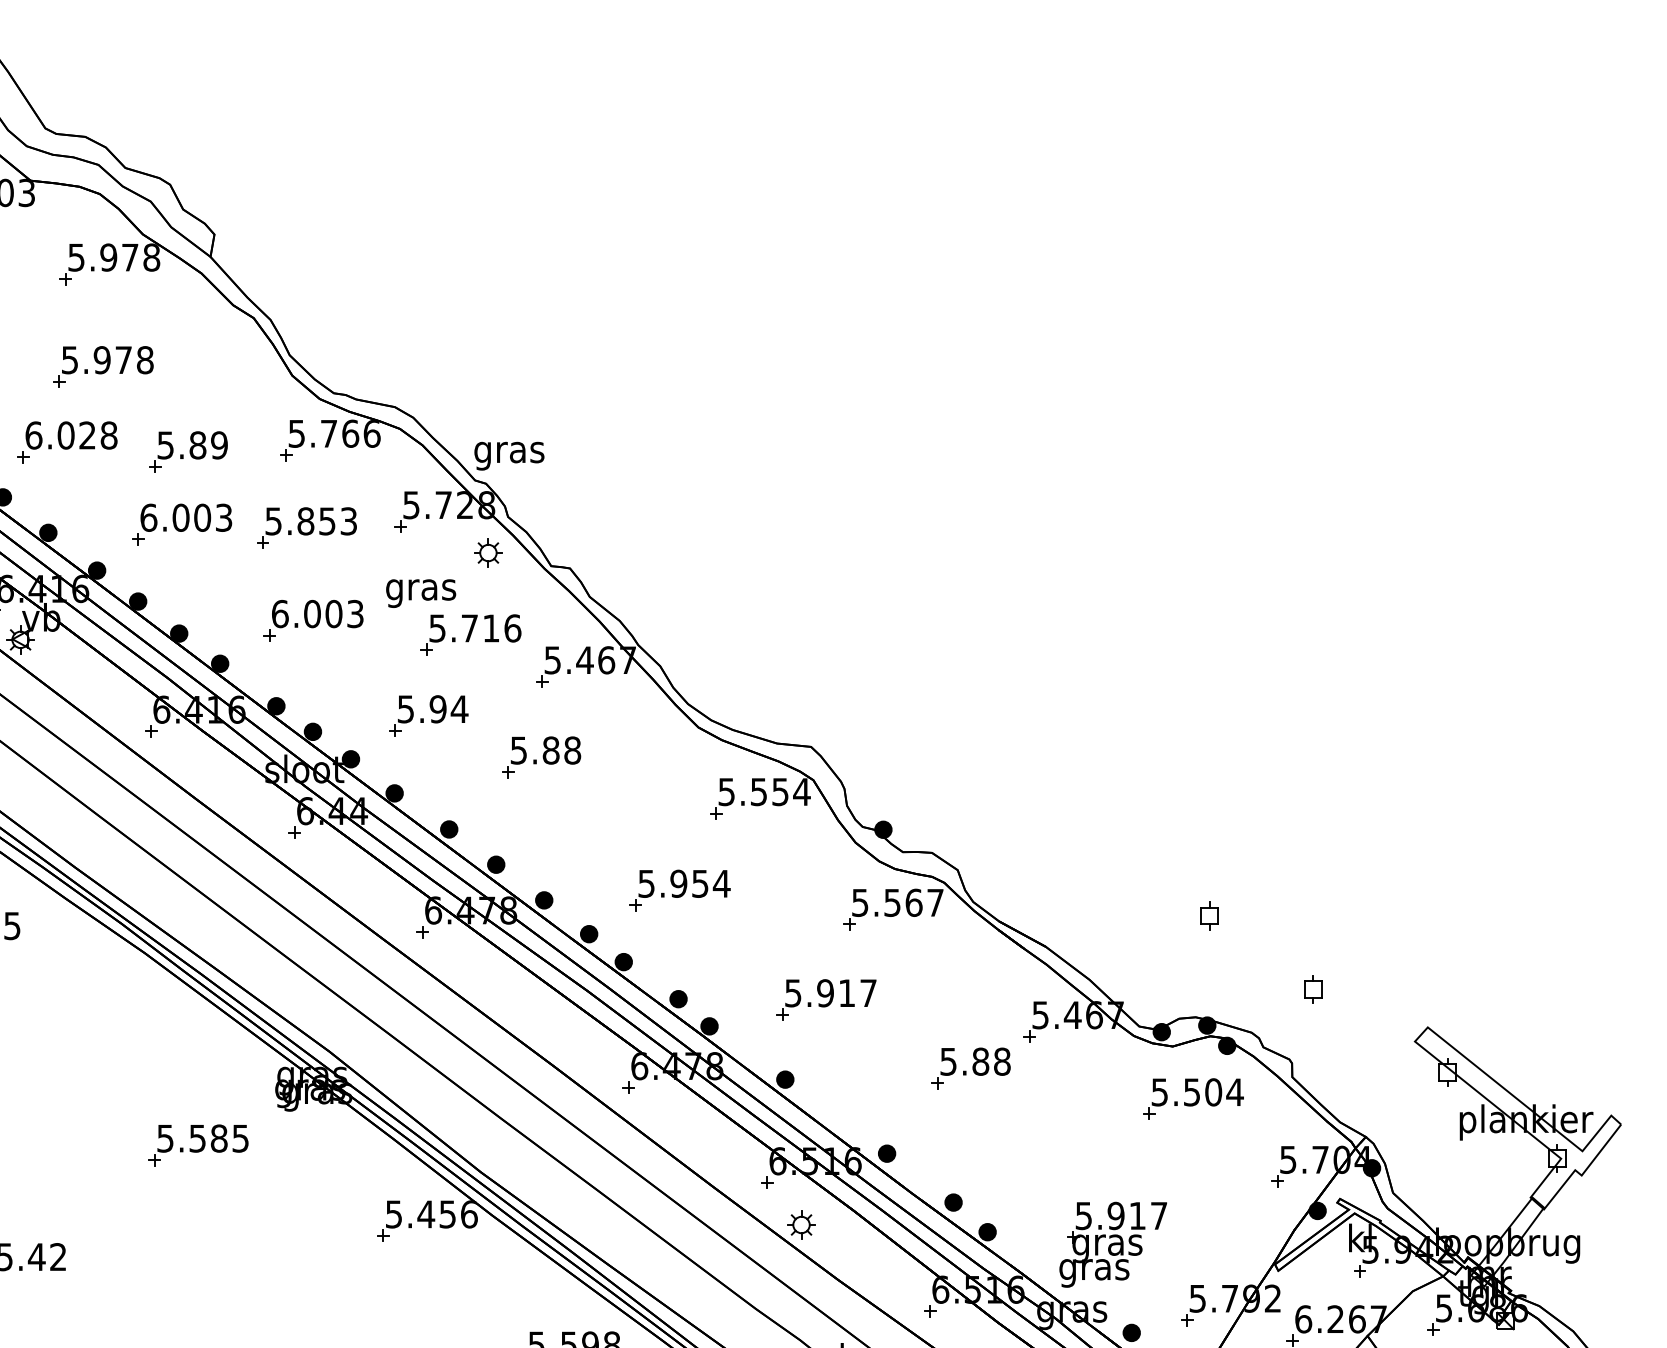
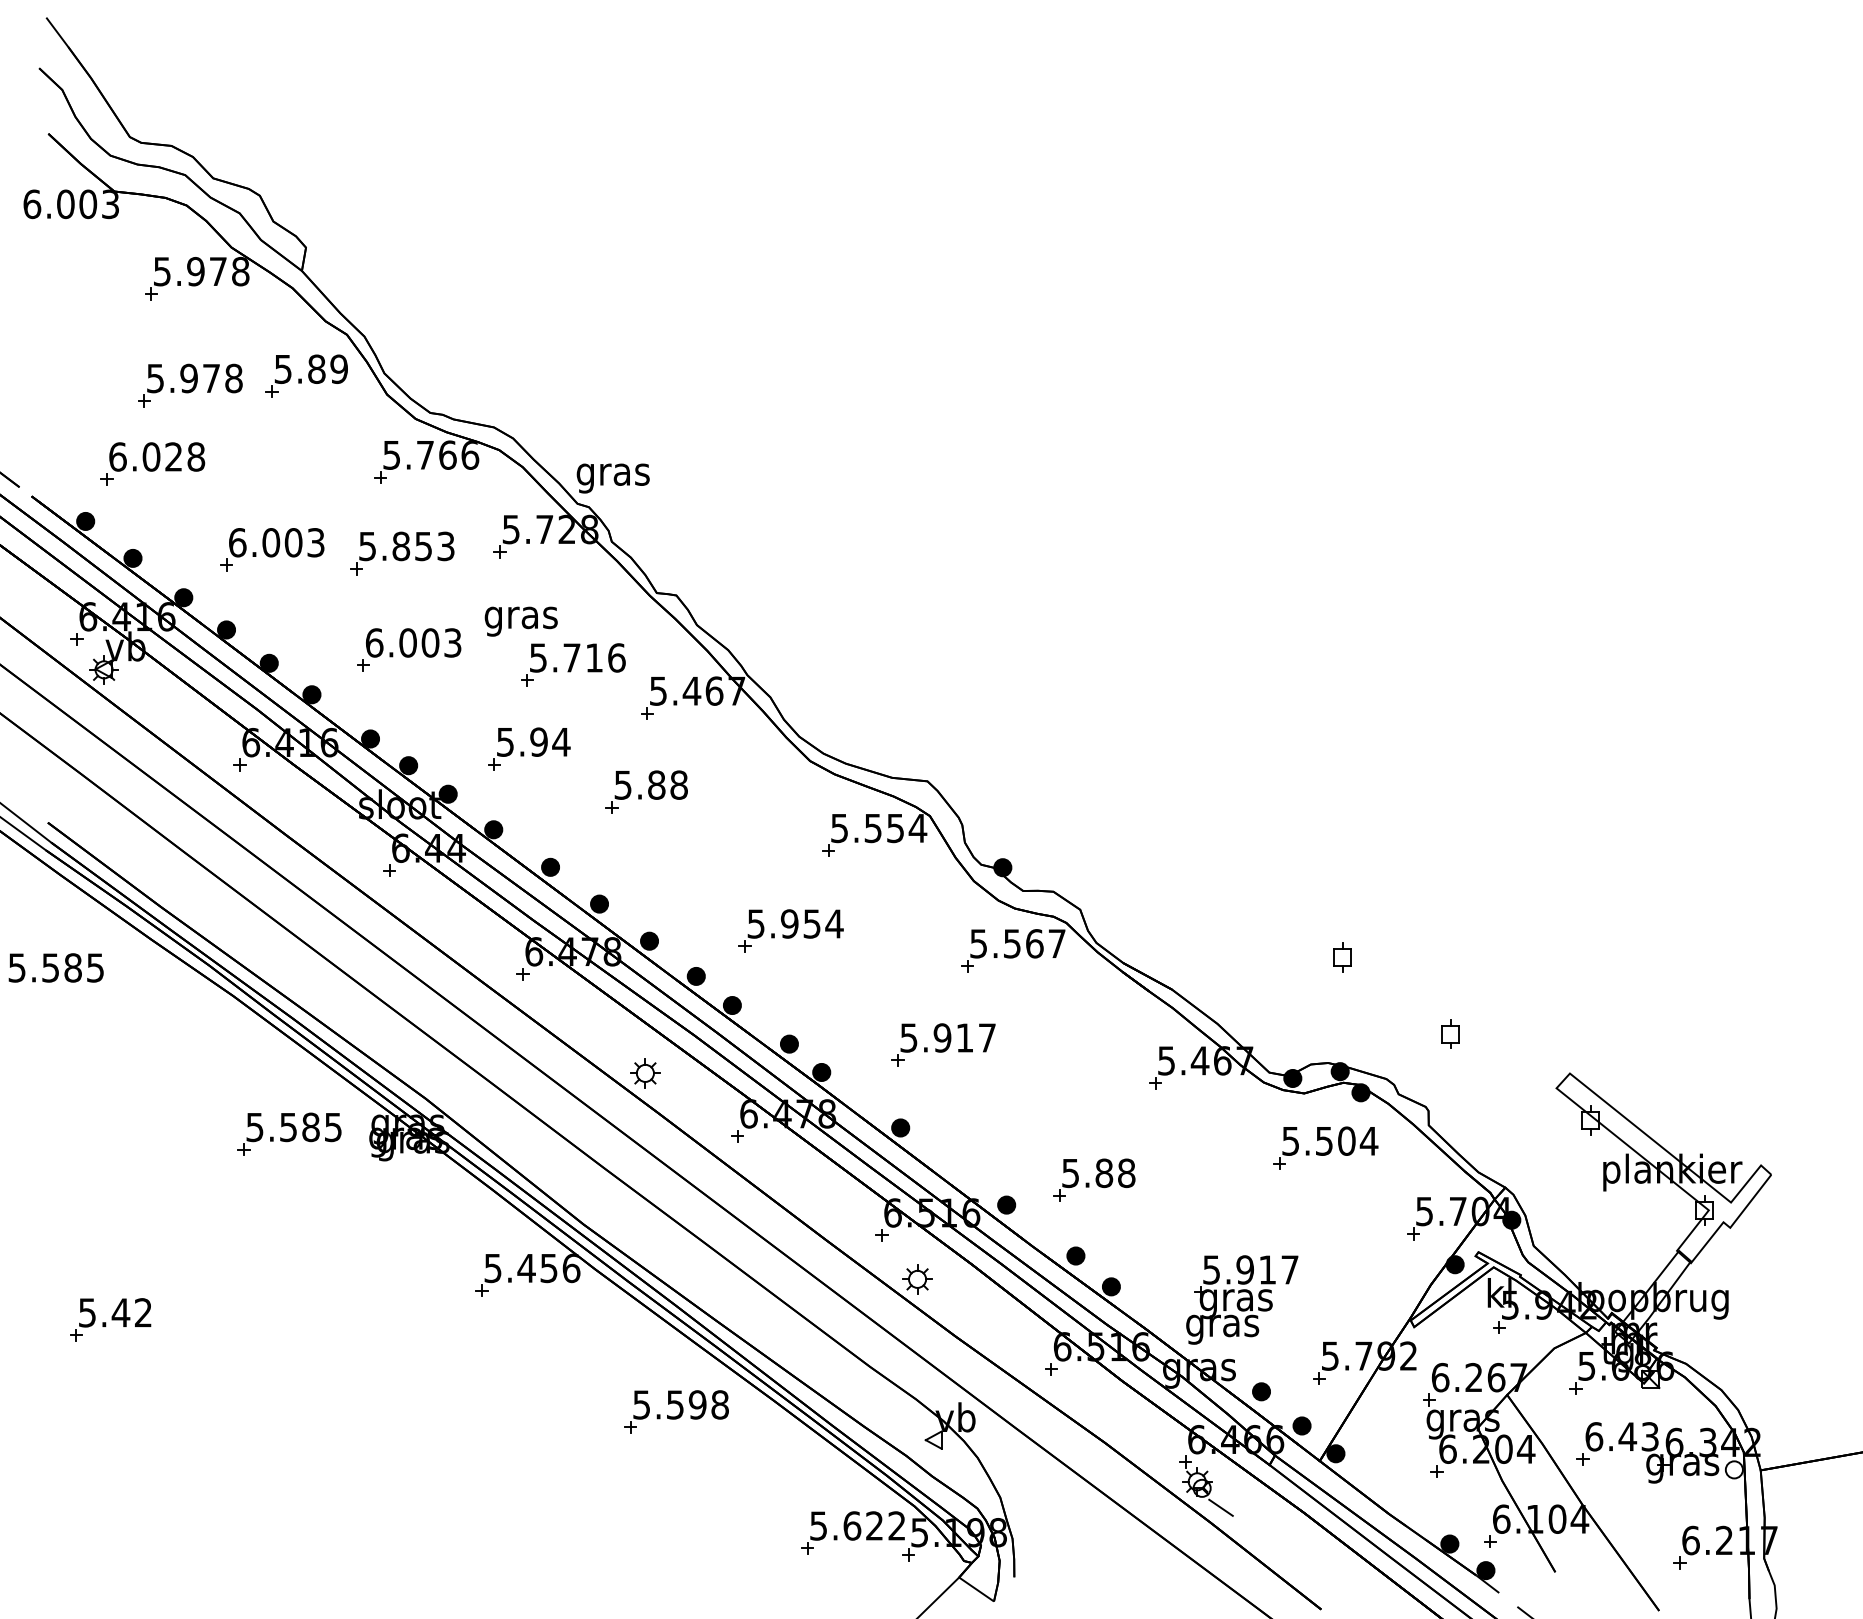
part: (188, 451) -> (306, 375), moved
part: (488, 553) -> (645, 1073), moved
part: (971, 1067) -> (1094, 1179), moved
part: (198, 1144) -> (289, 1133), moved

